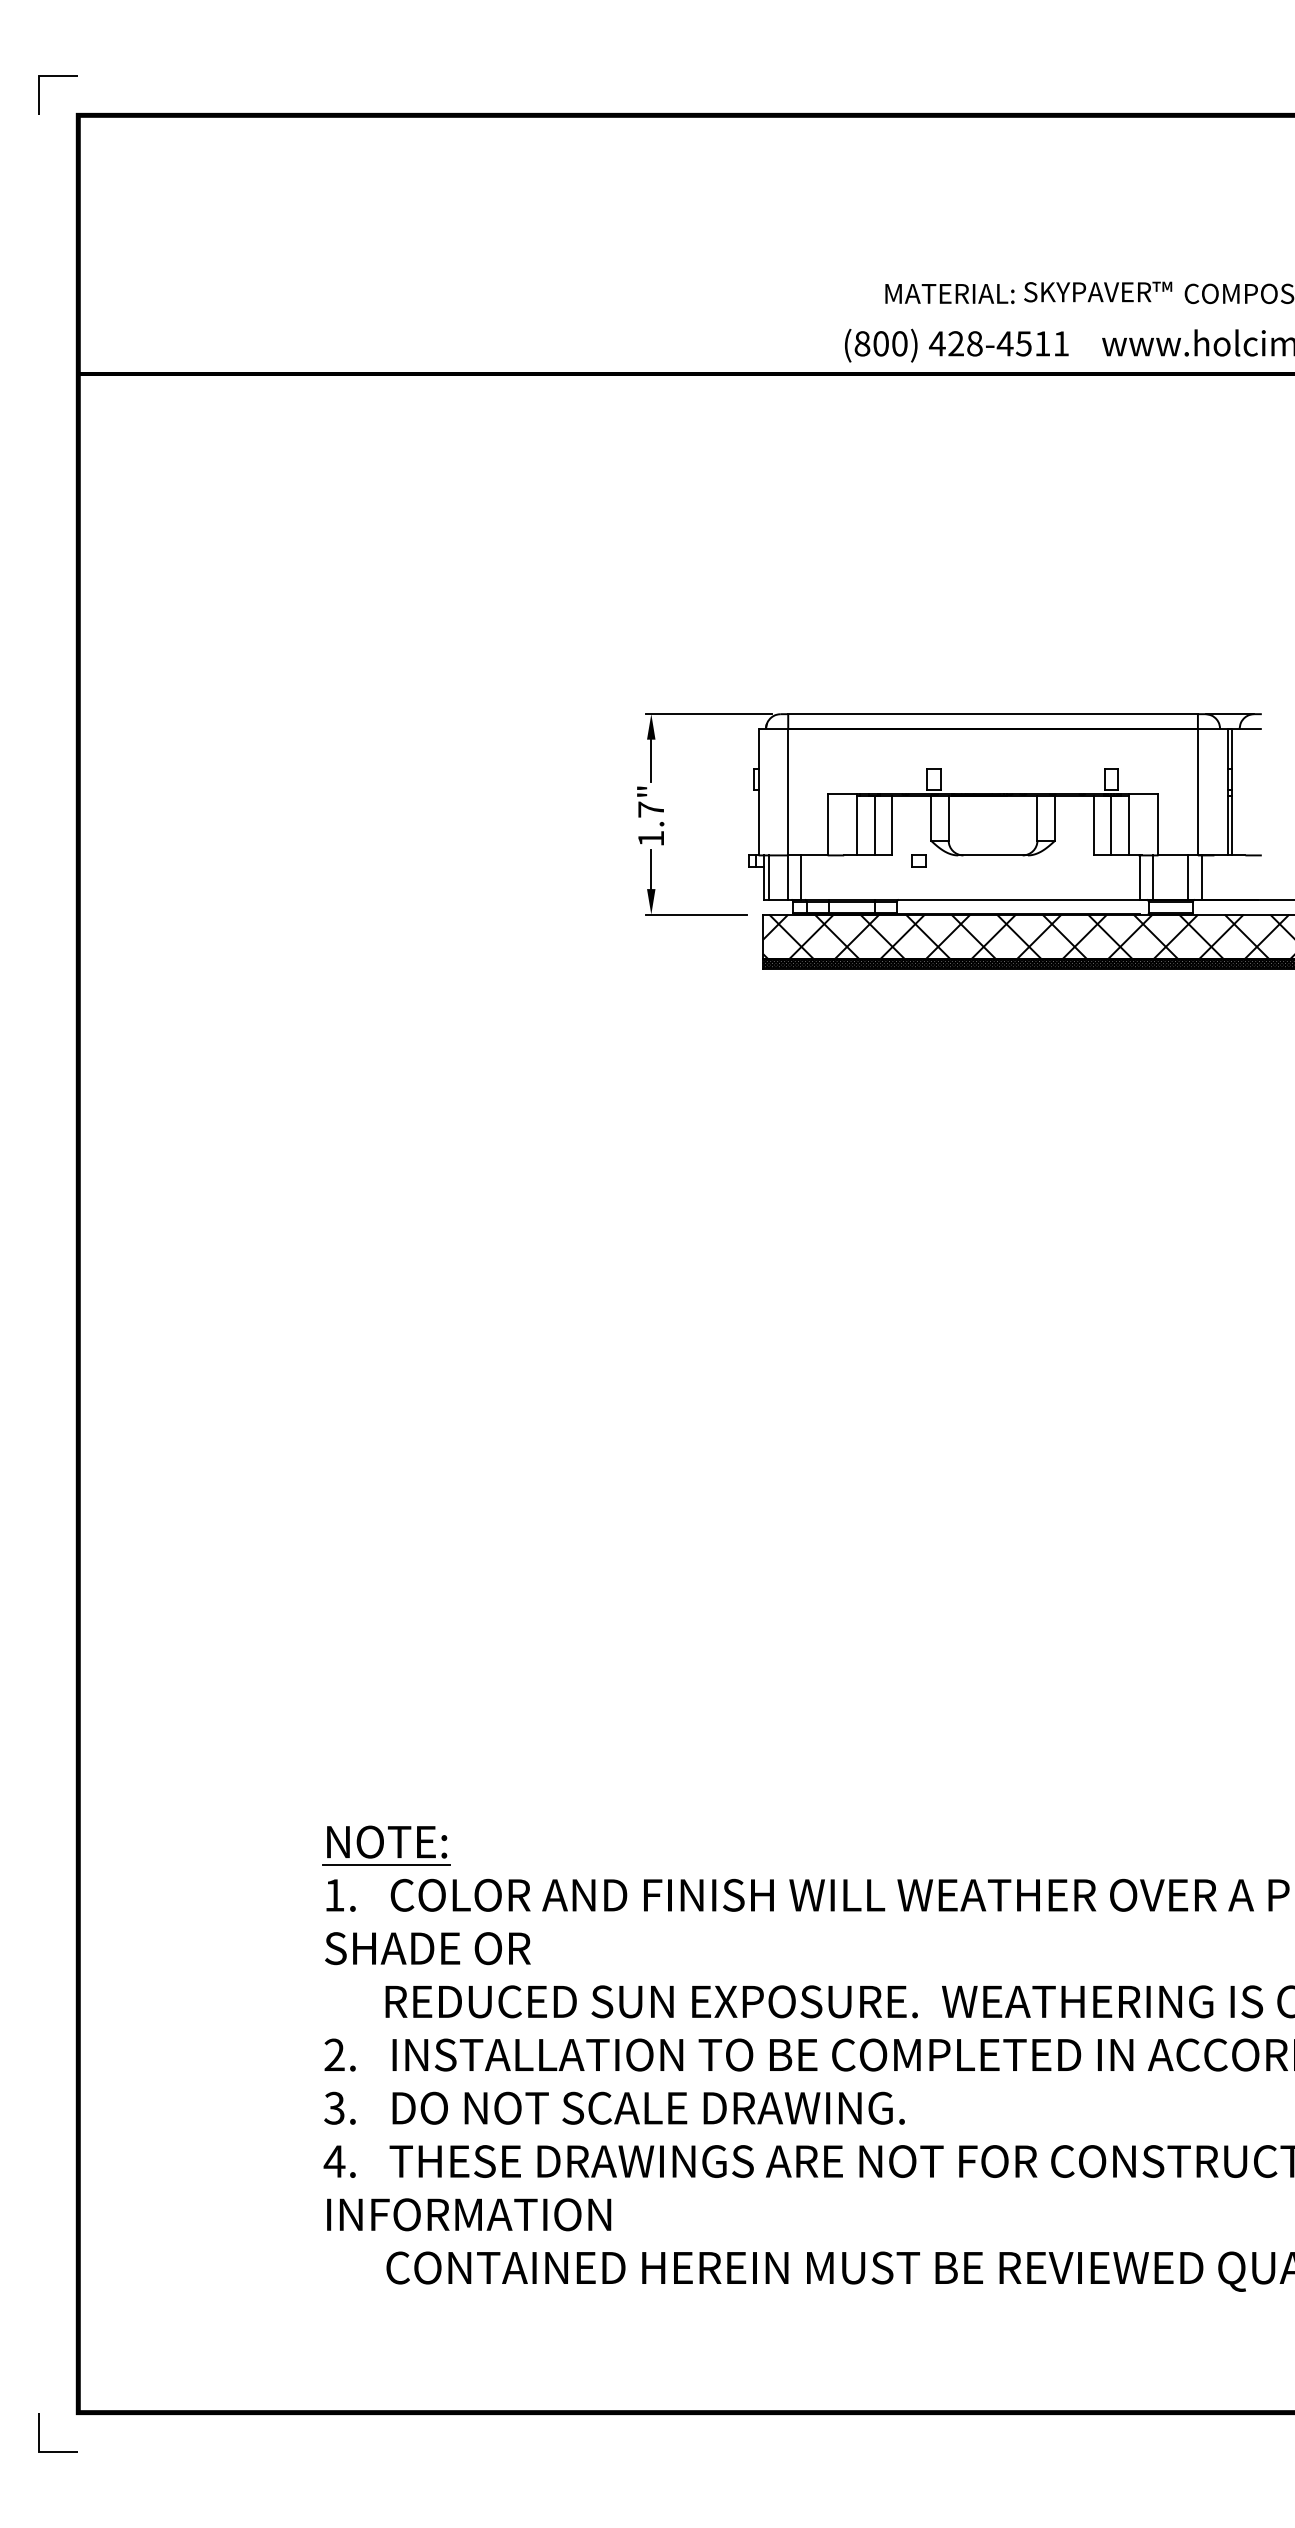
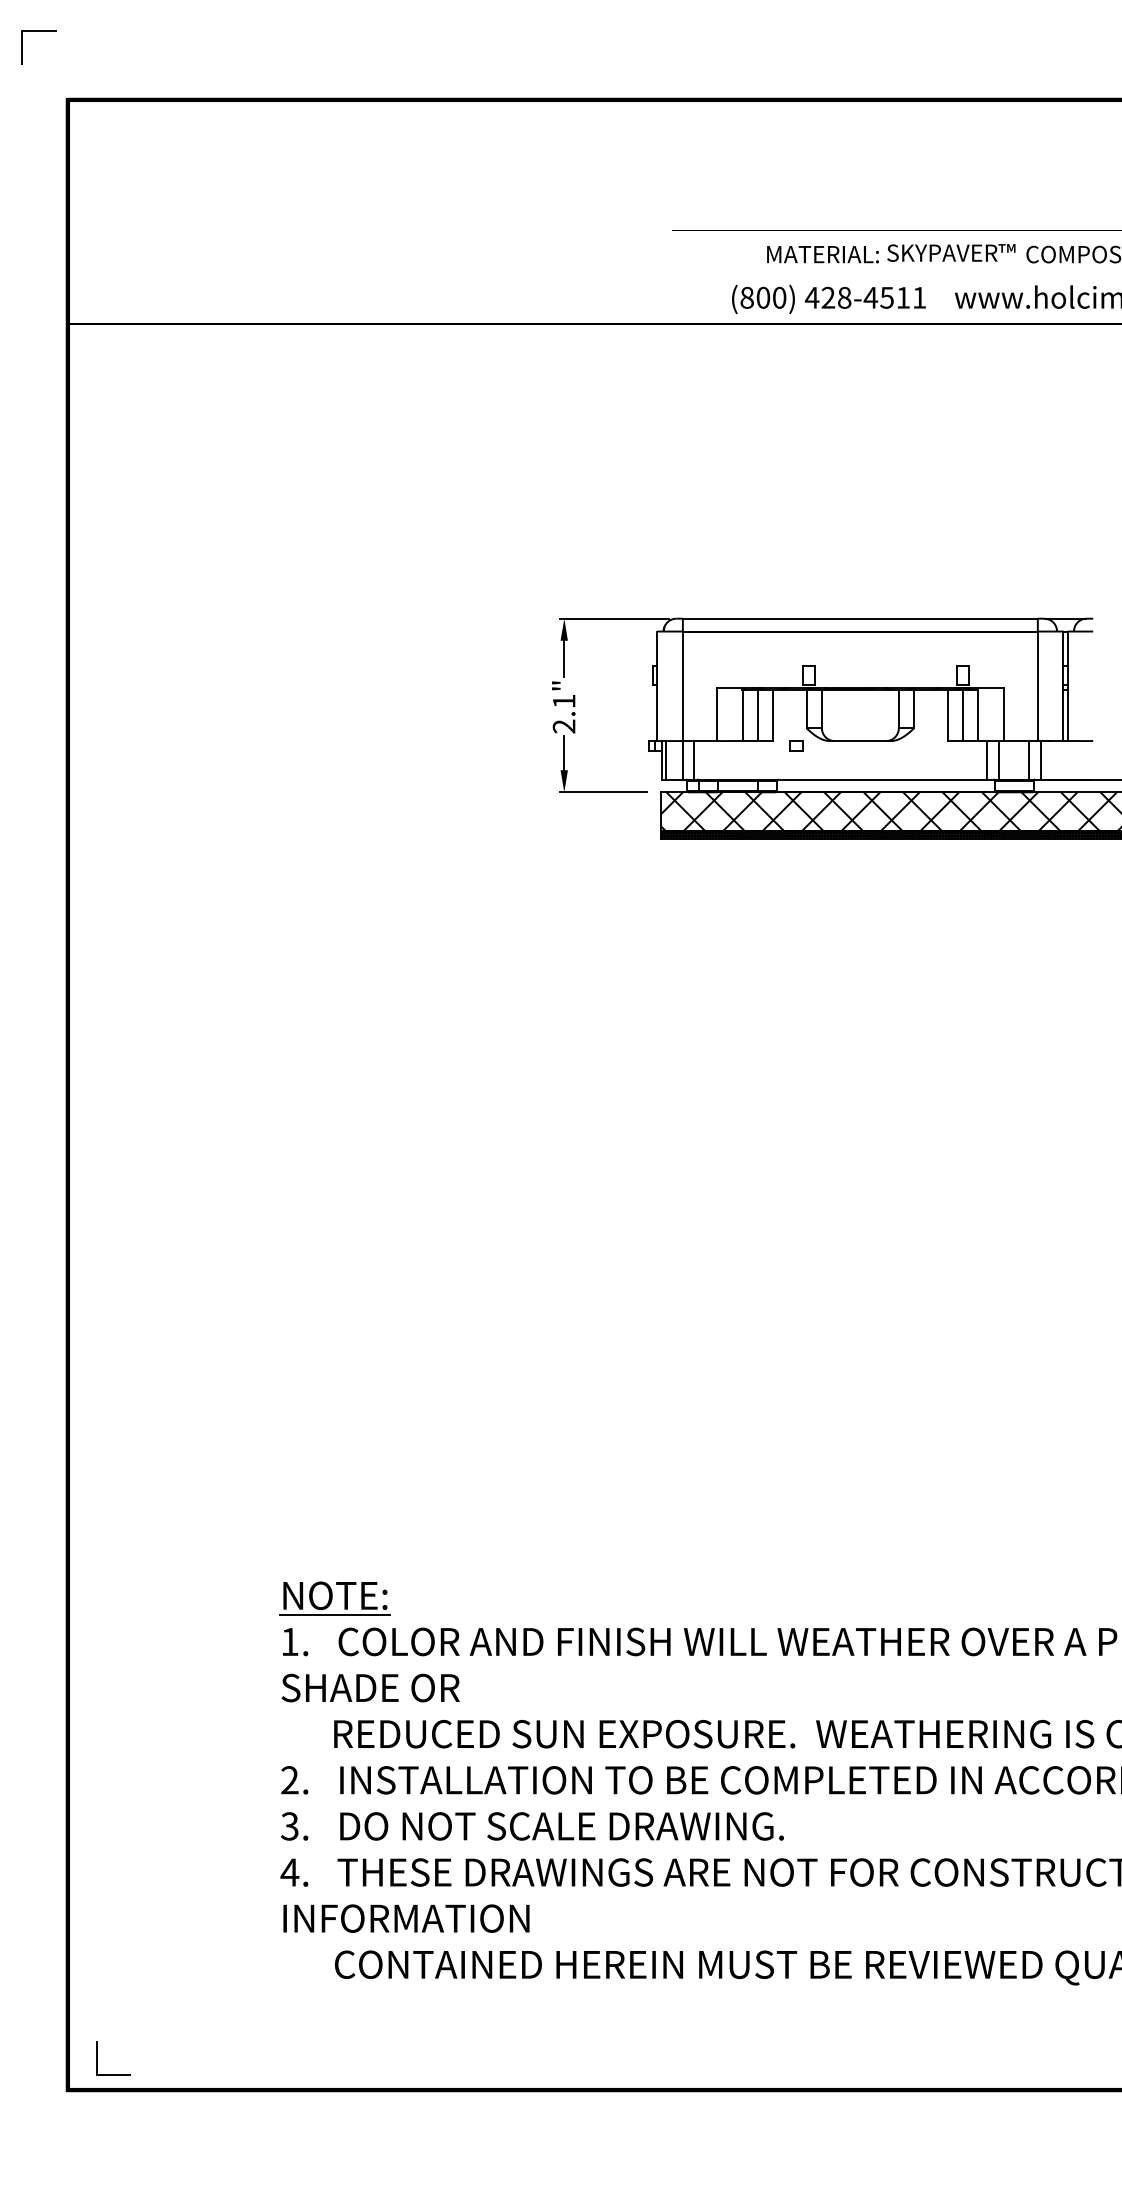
line: (57, 76) -> (38, 31), moved
text: (650, 823) -> (563, 713), 1.7" -> 2.1"
line: (39, 2432) -> (97, 2057), moved

